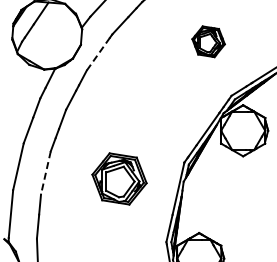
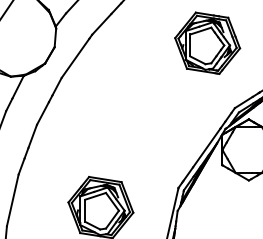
part: (208, 41) -> (207, 43), size x1.67
line: (98, 54) -> (75, 58), dashed -> solid
line: (45, 173) -> (12, 201), dashed -> solid

